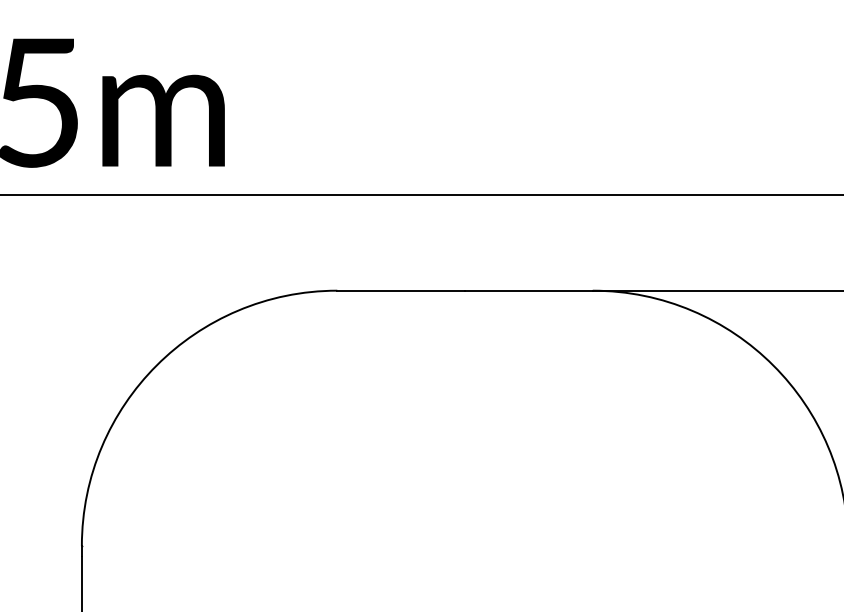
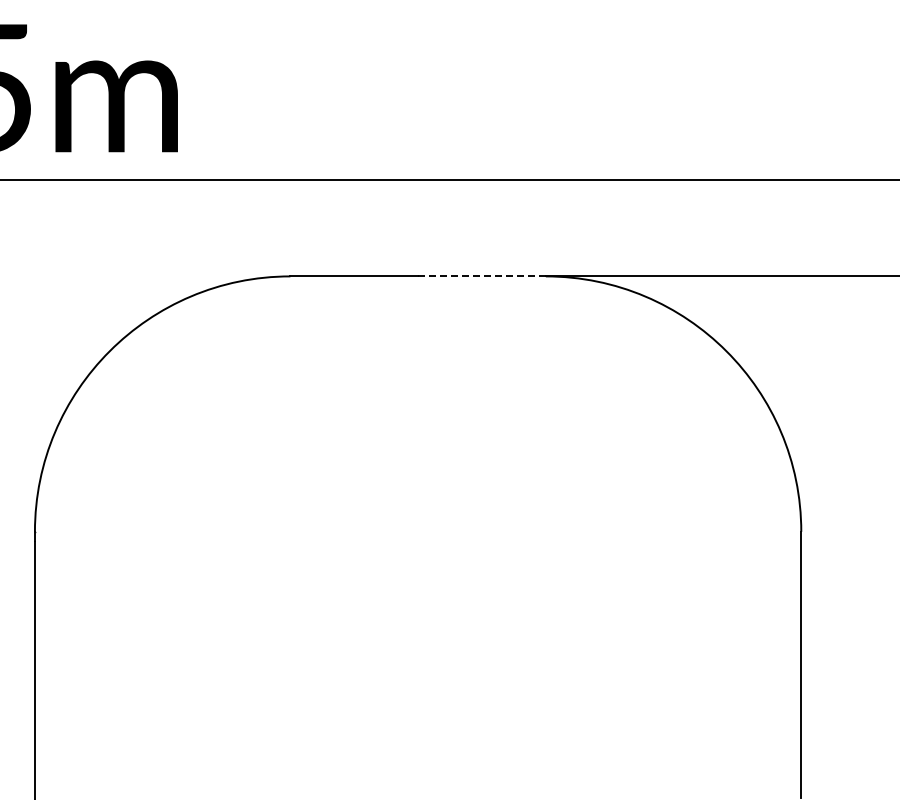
line: (528, 290) -> (481, 276), solid -> dashed

